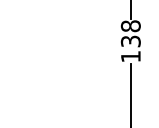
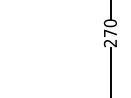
text: (129, 41) -> (109, 33), 138 -> 270

